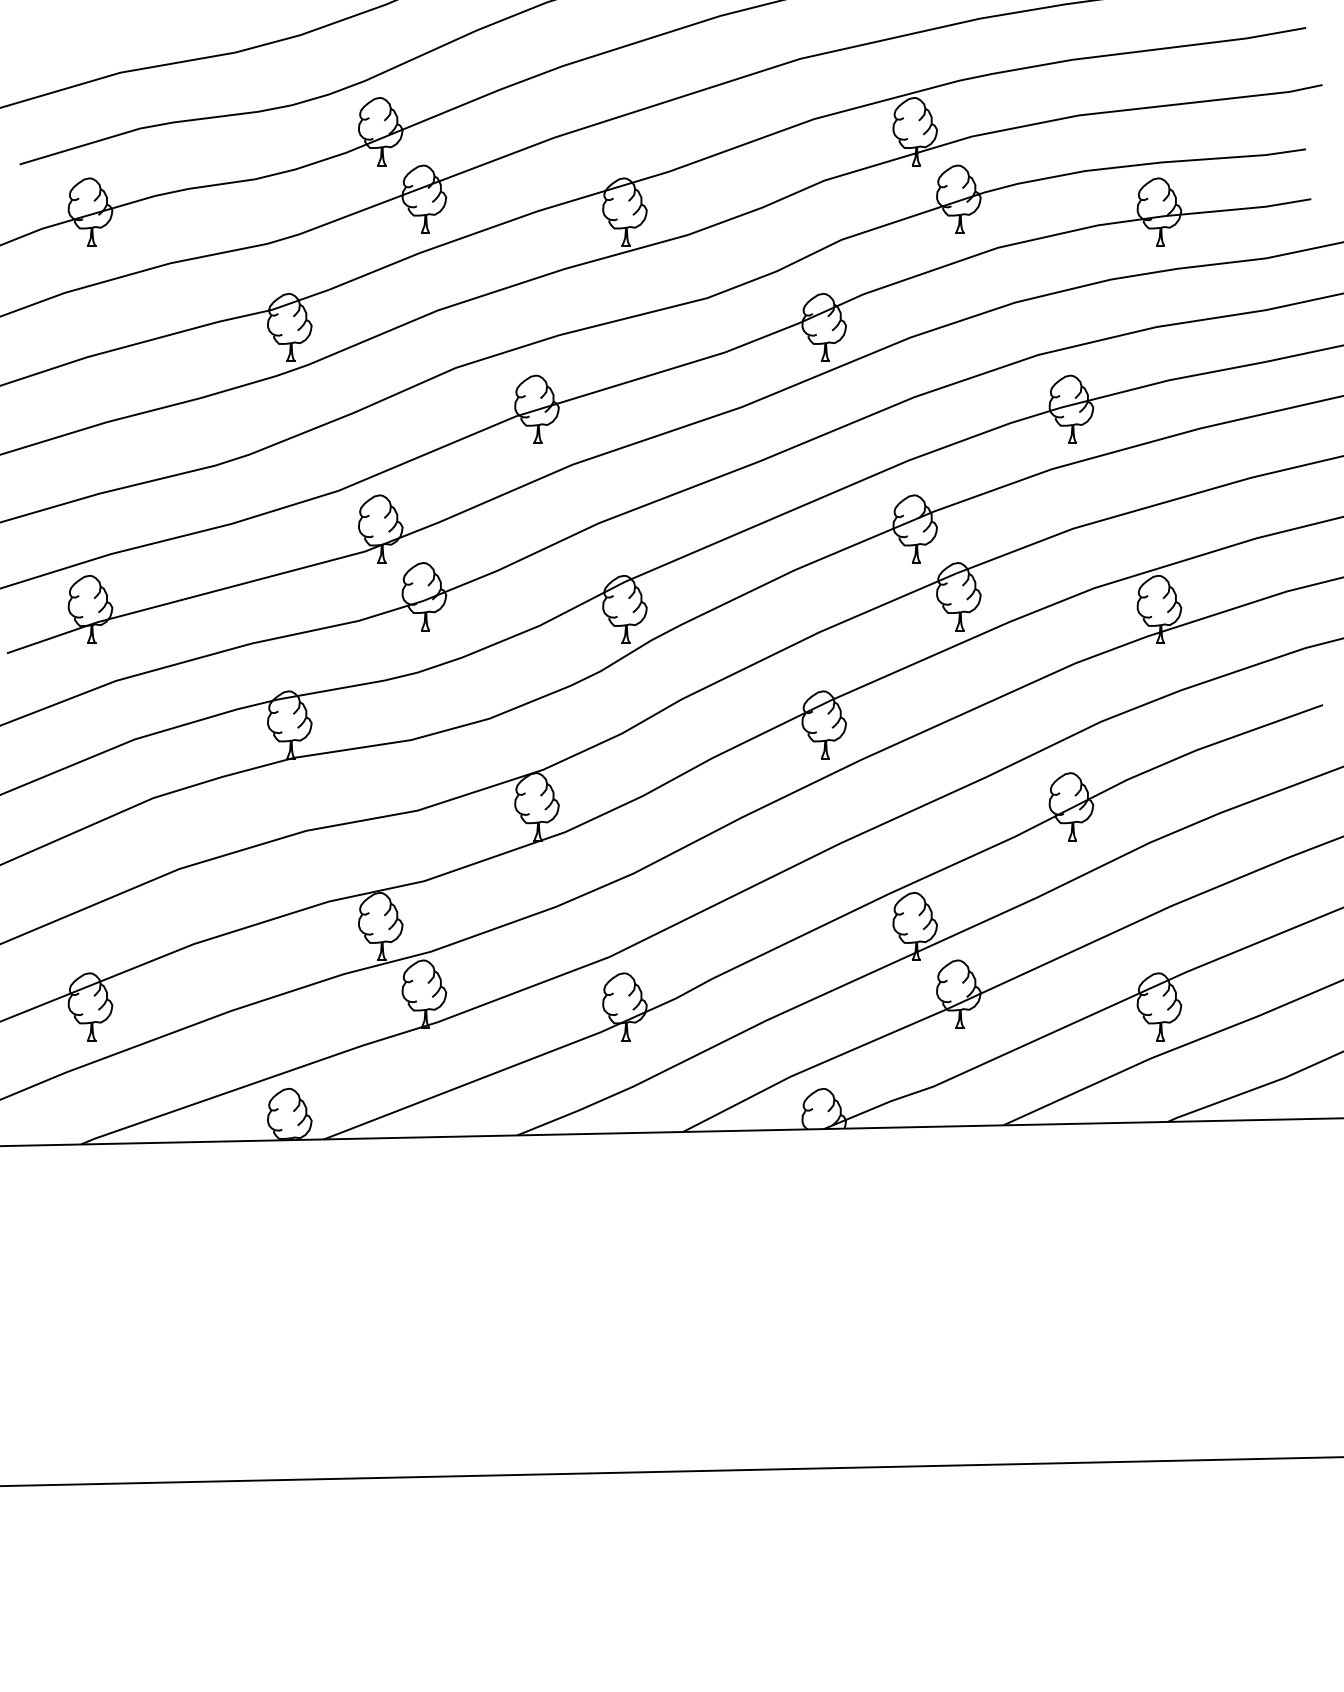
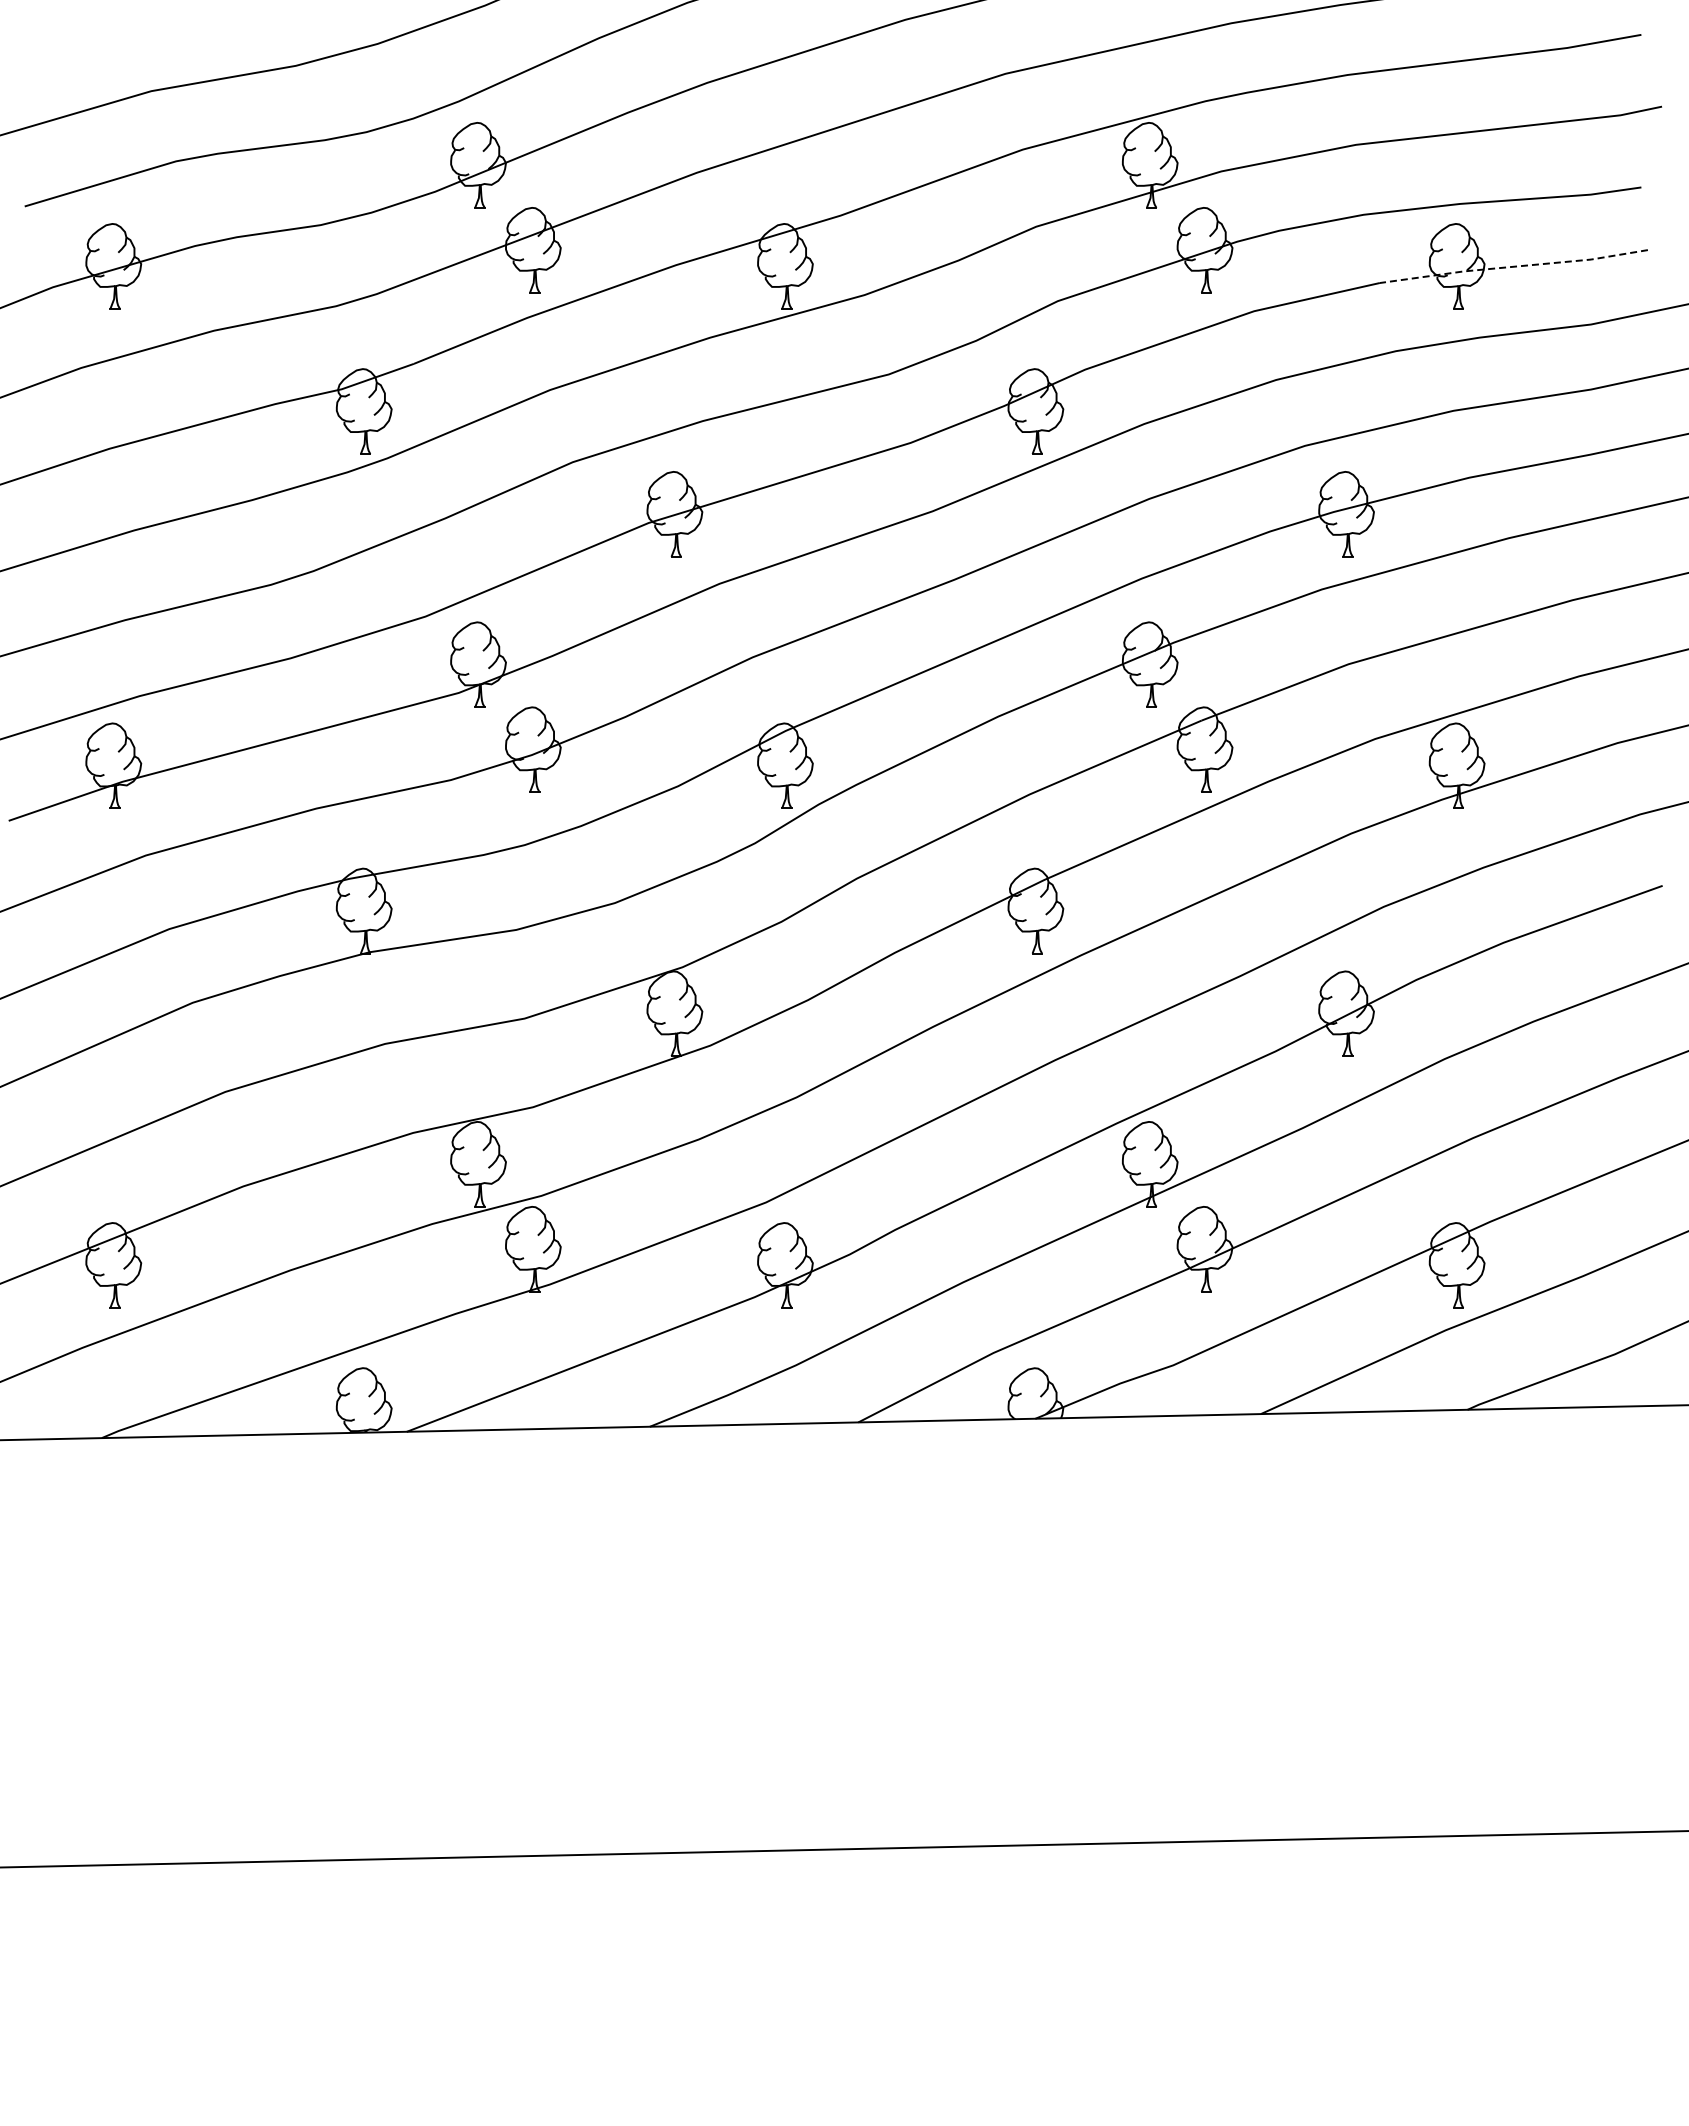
line: (1204, 212) -> (1513, 266), solid -> dashed

